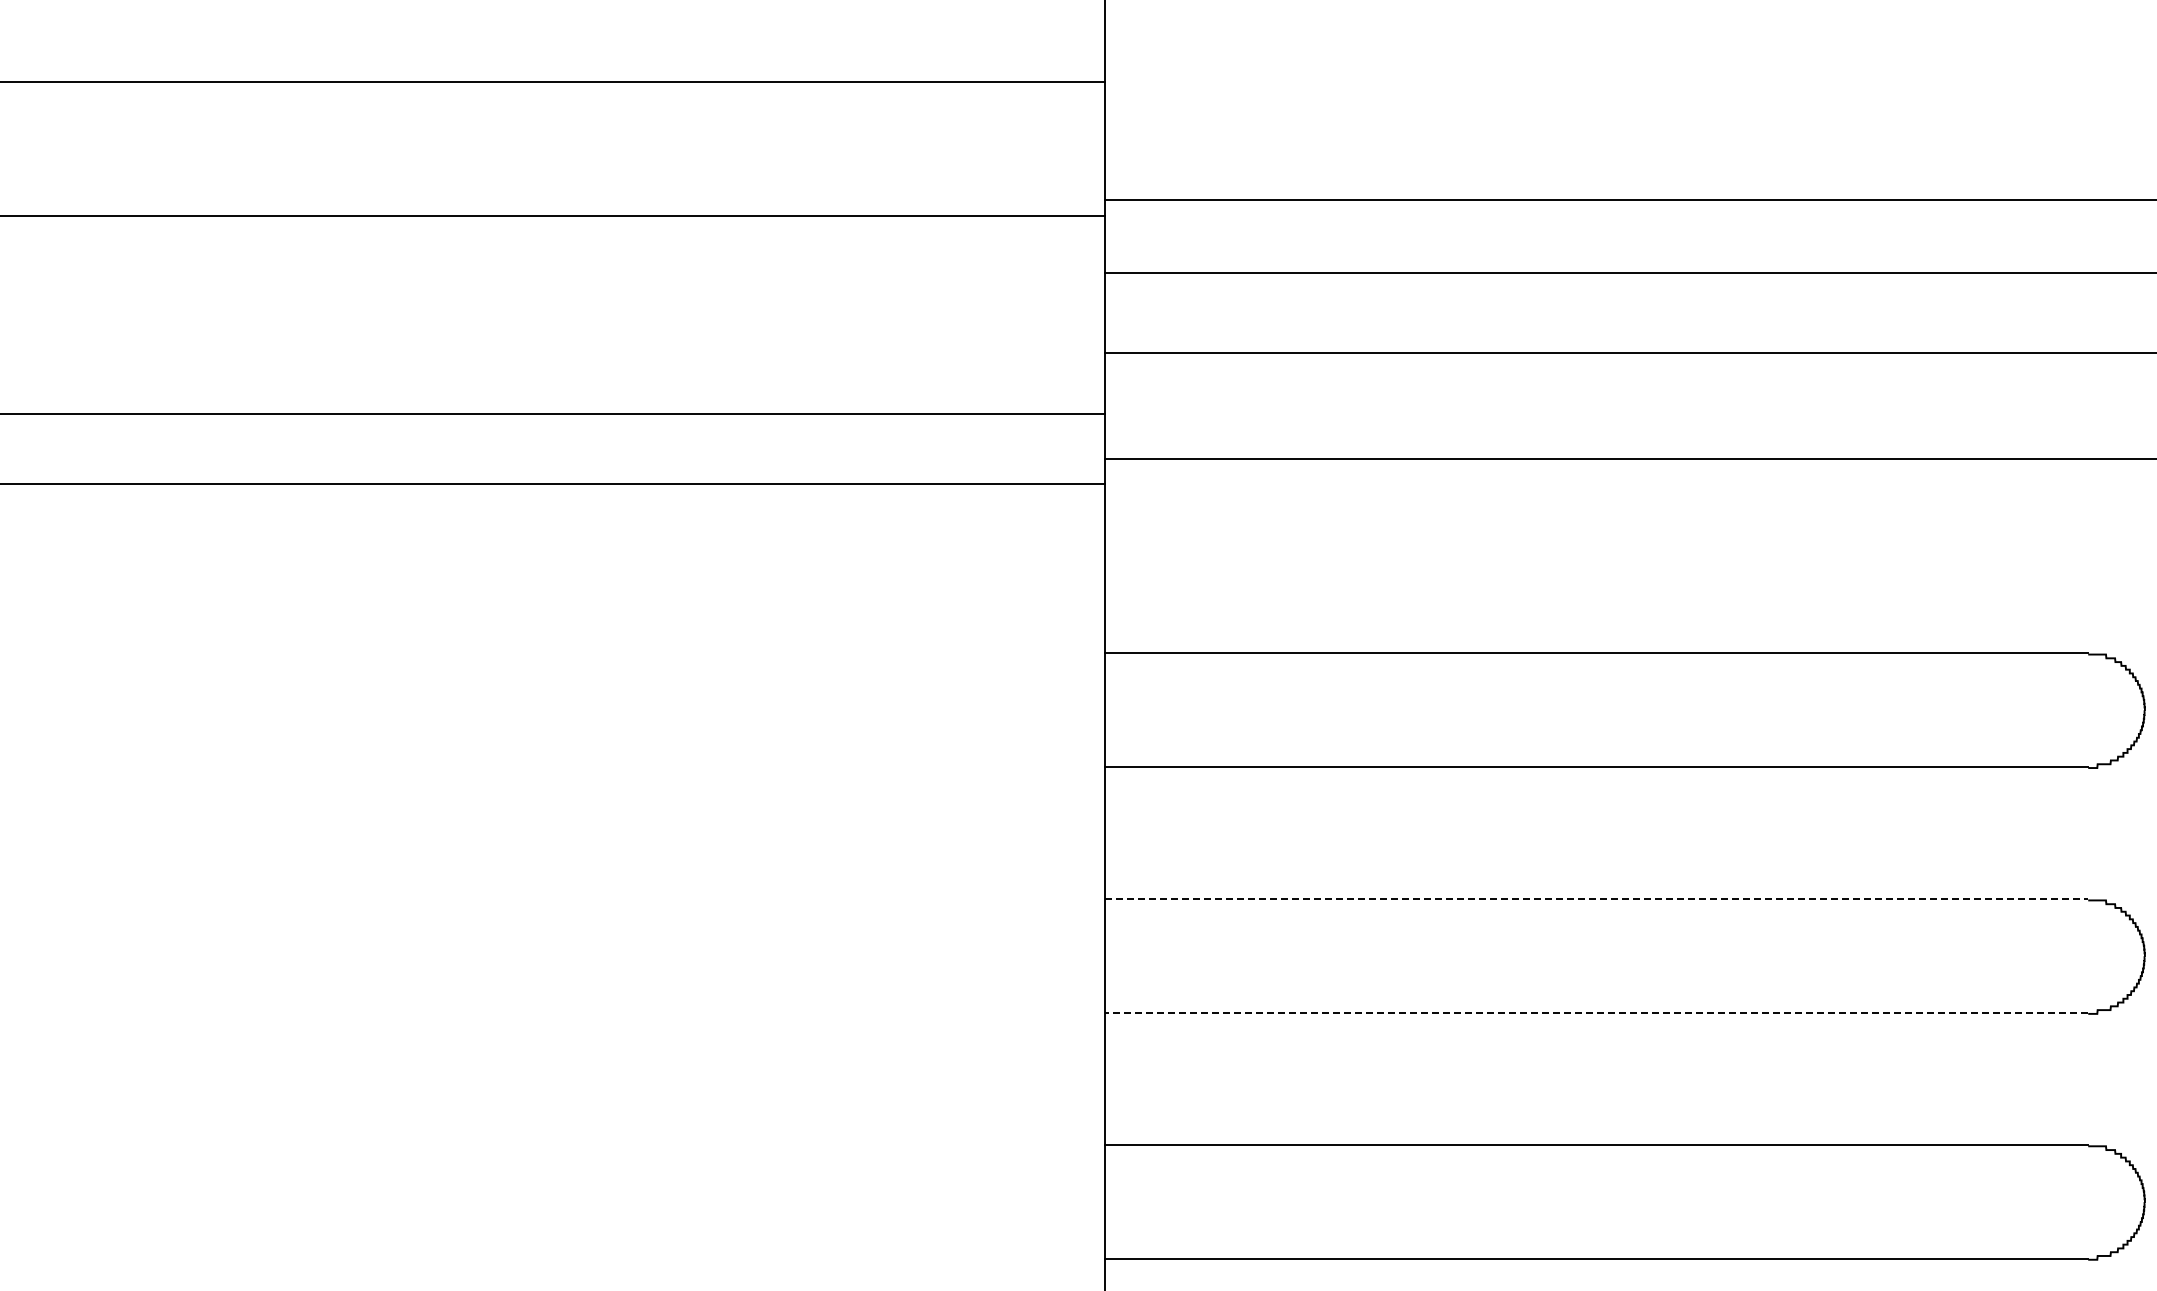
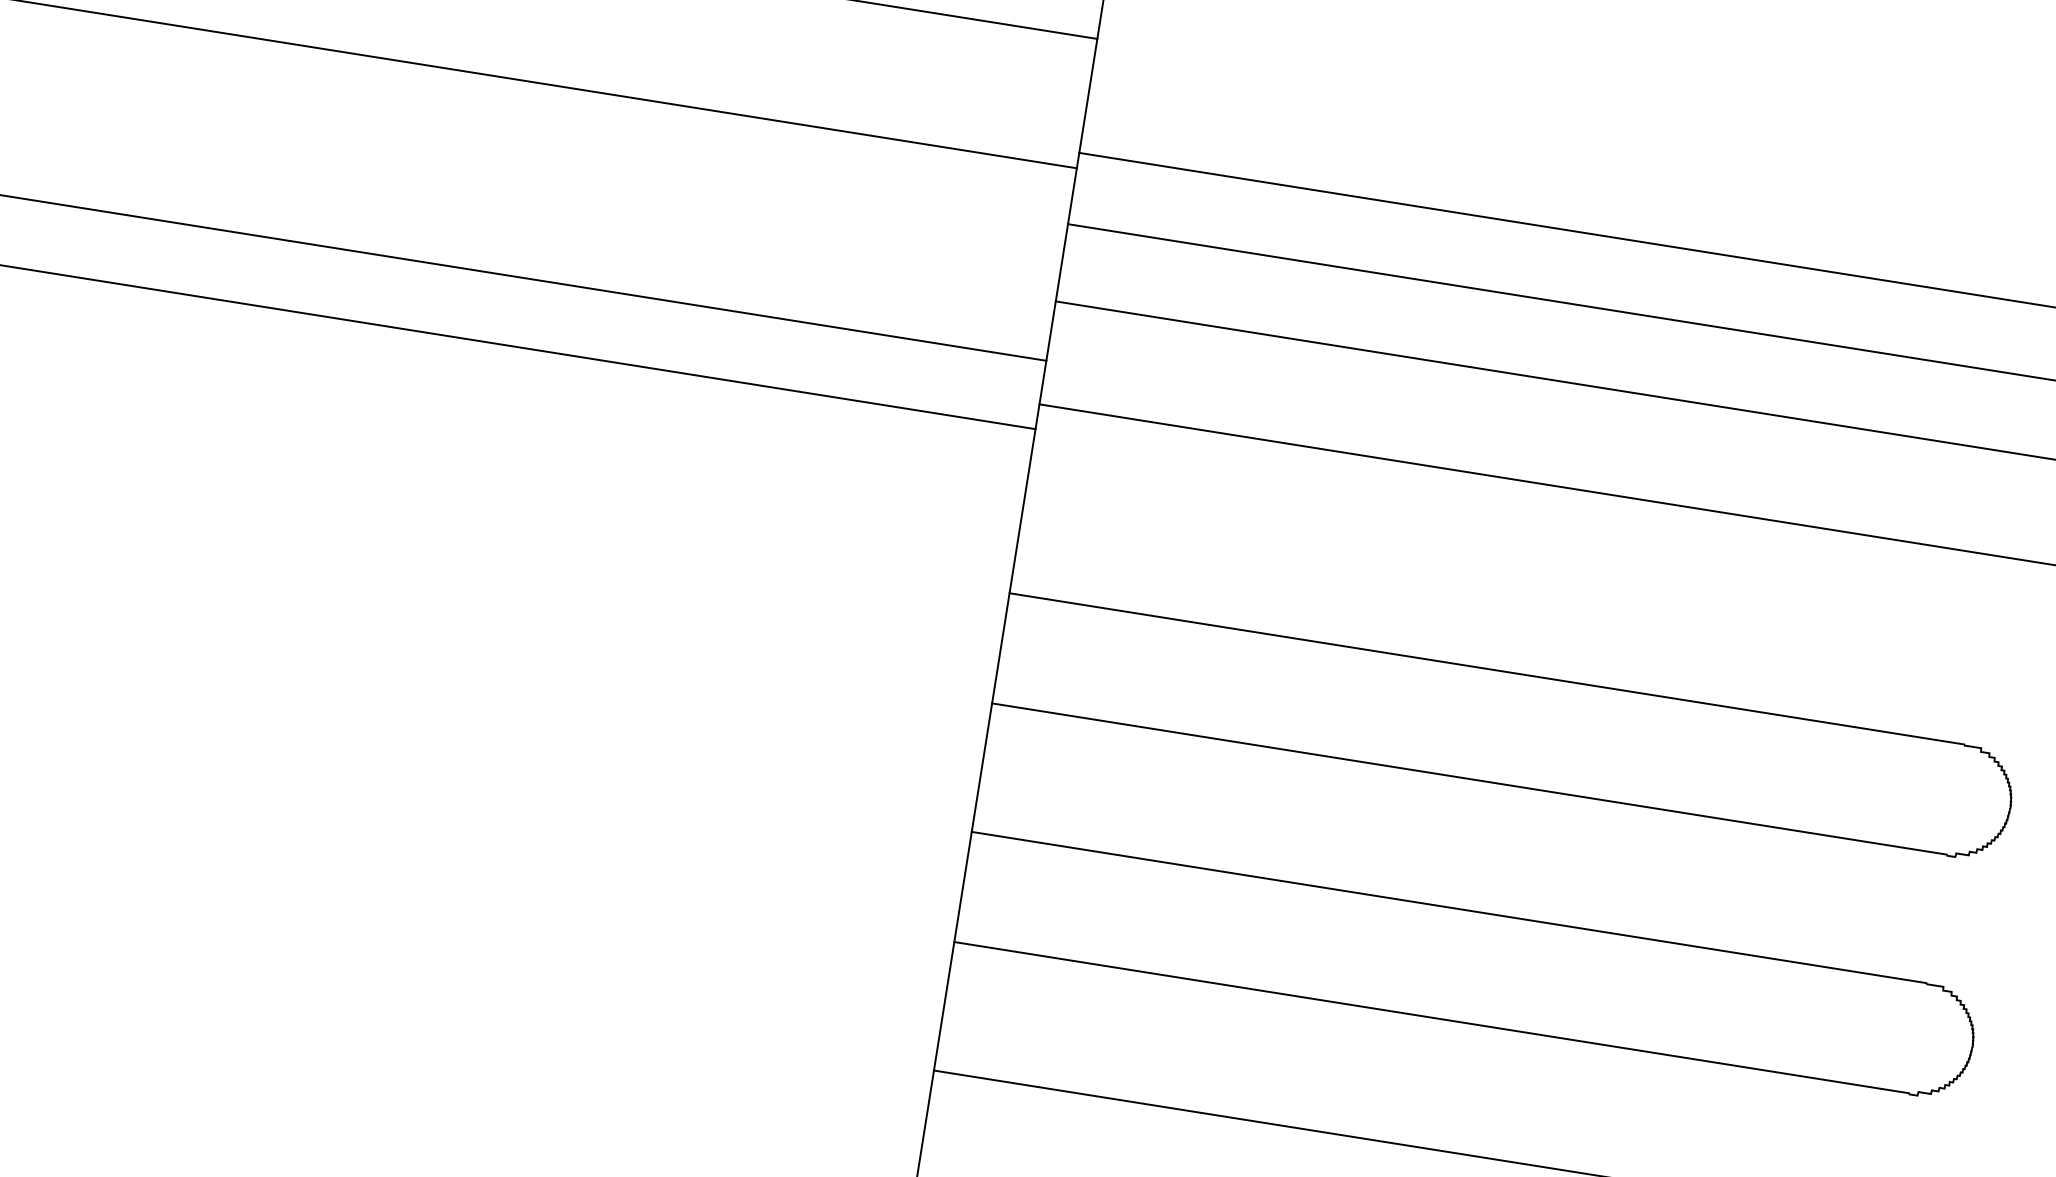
line: (1596, 899) -> (1449, 907), dashed -> solid
line: (1596, 1012) -> (1431, 1017), dashed -> solid

